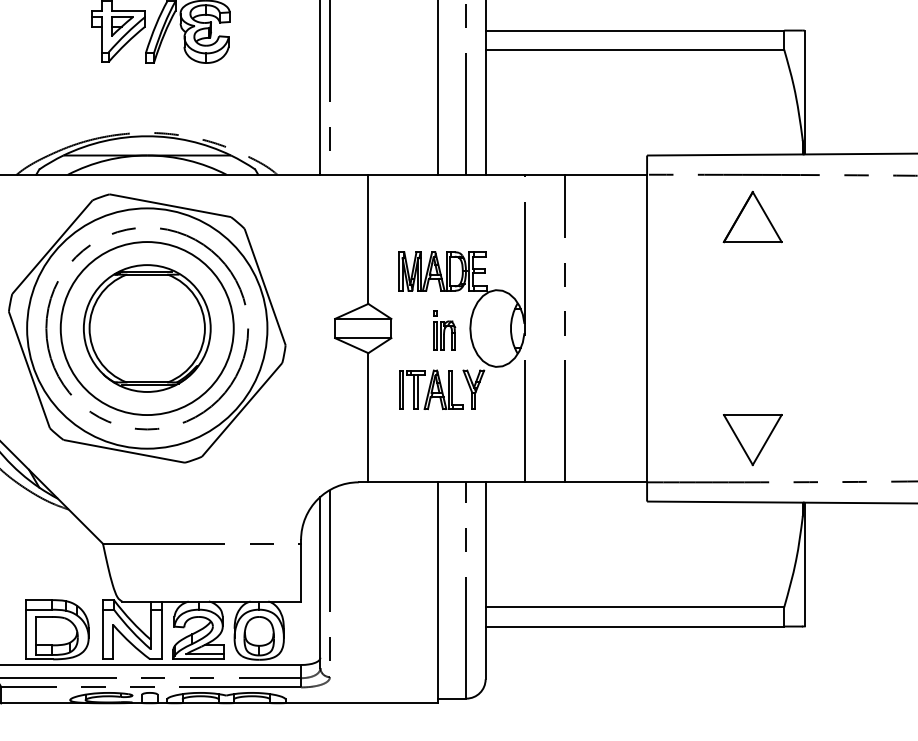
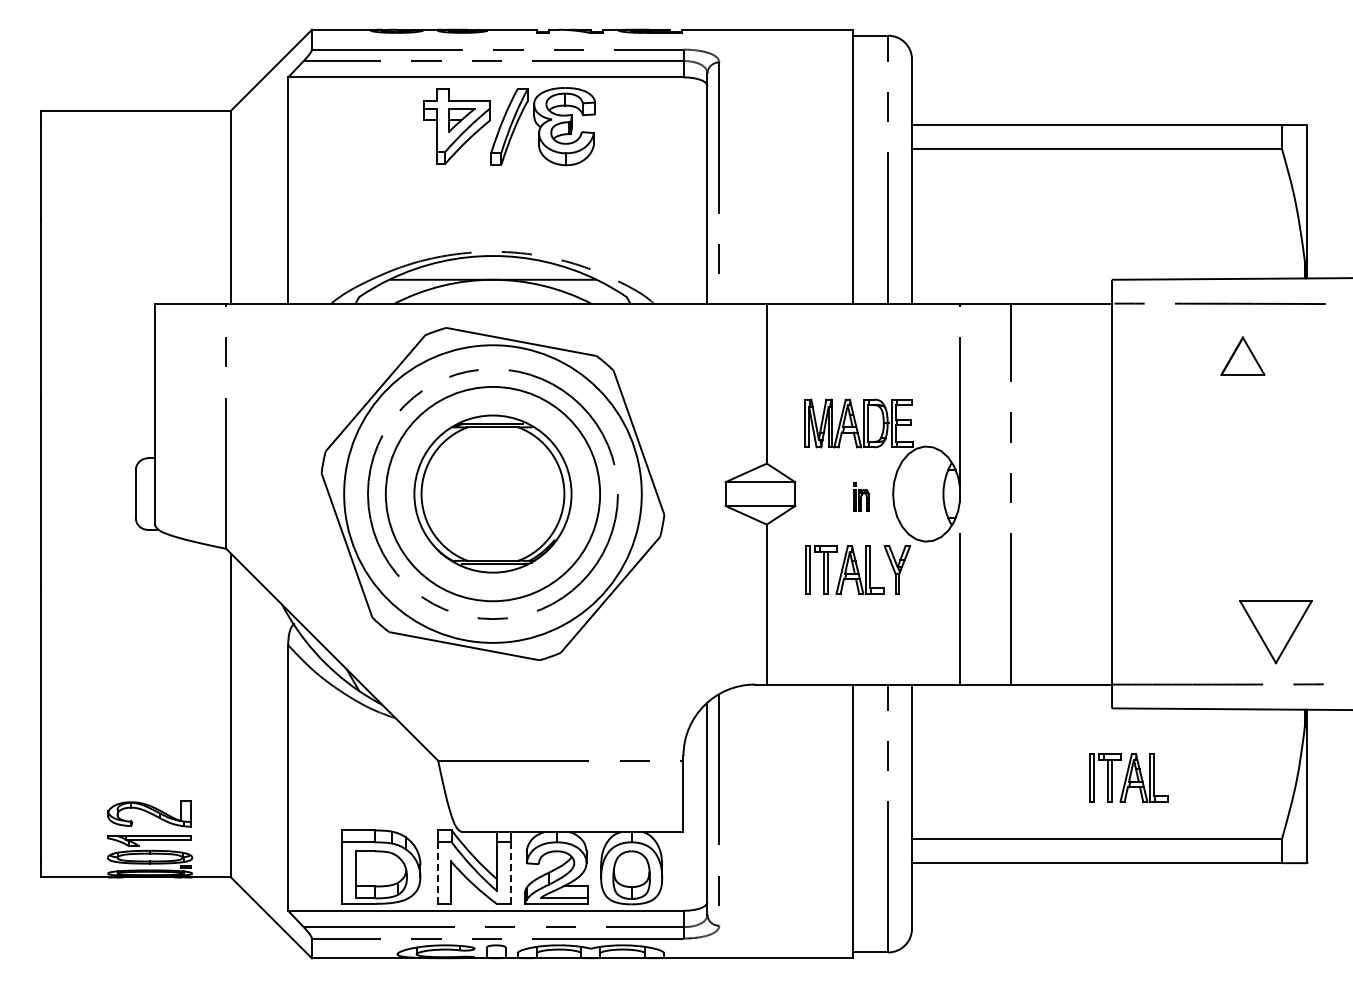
part: (752, 217) -> (1242, 356), size x0.6
part: (444, 330) -> (861, 496), size x0.6
part: (752, 440) -> (1275, 632), moved
part: (660, 557) -> (1128, 777), added
line: (102, 634) -> (437, 873), solid -> dashed
line: (161, 634) -> (510, 873), solid -> dashed

